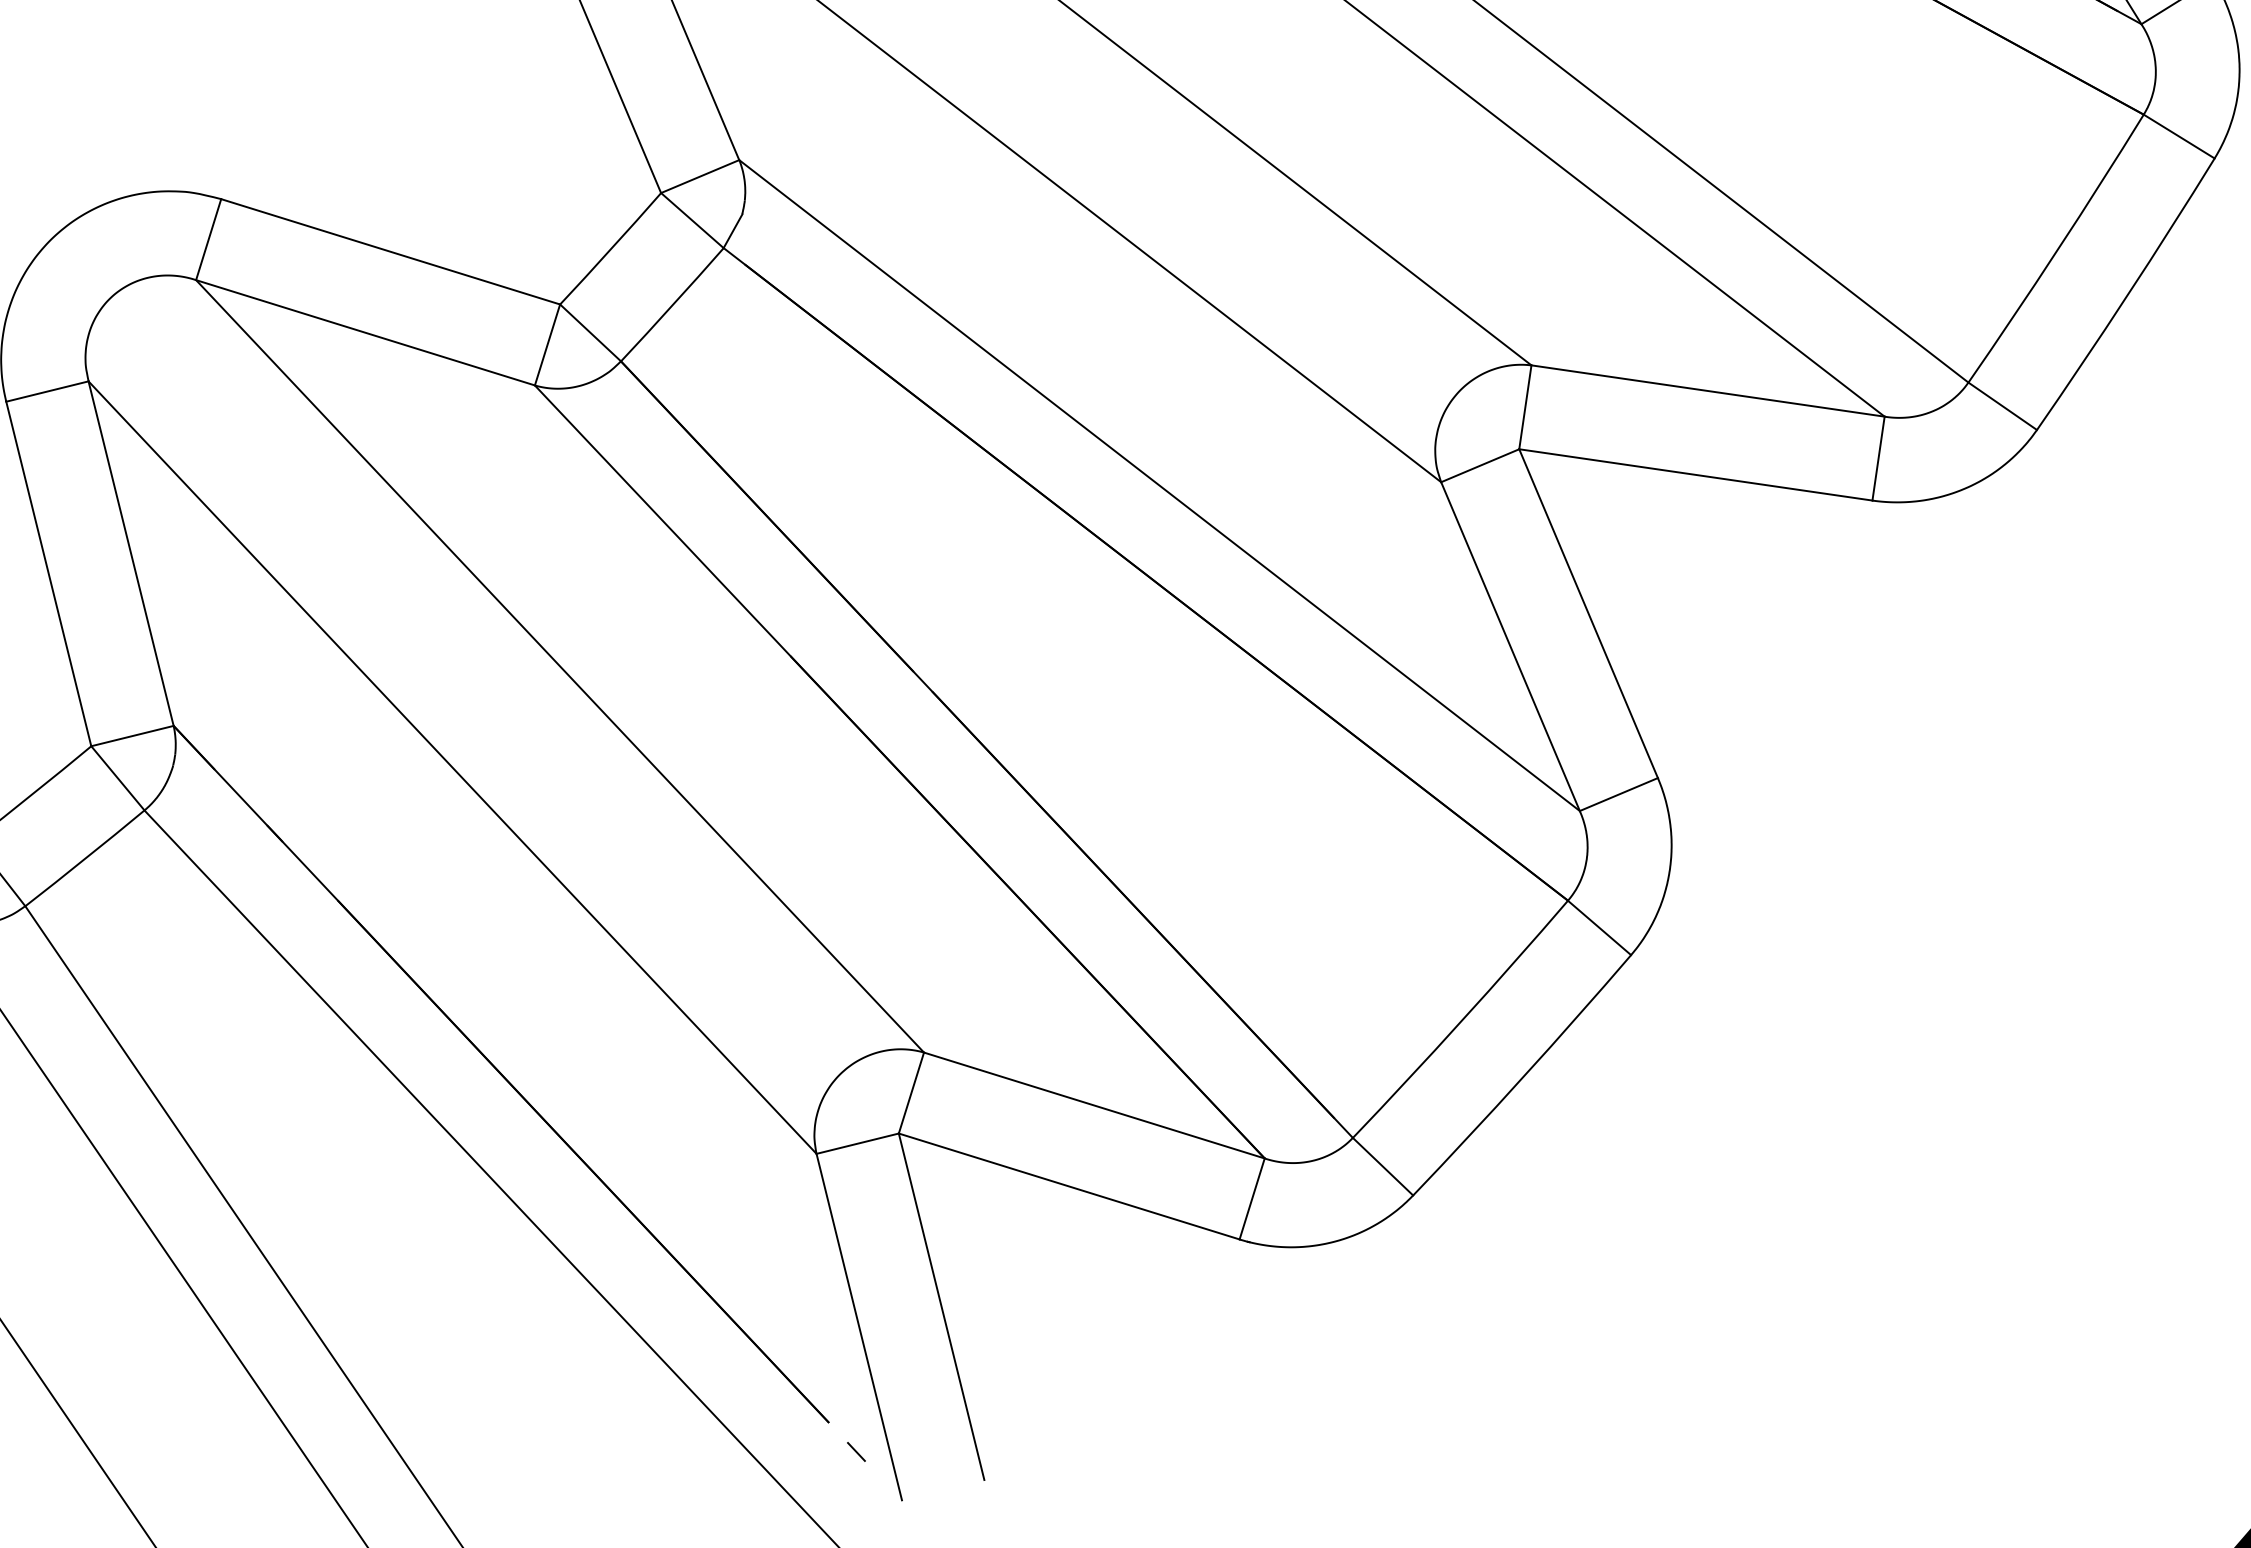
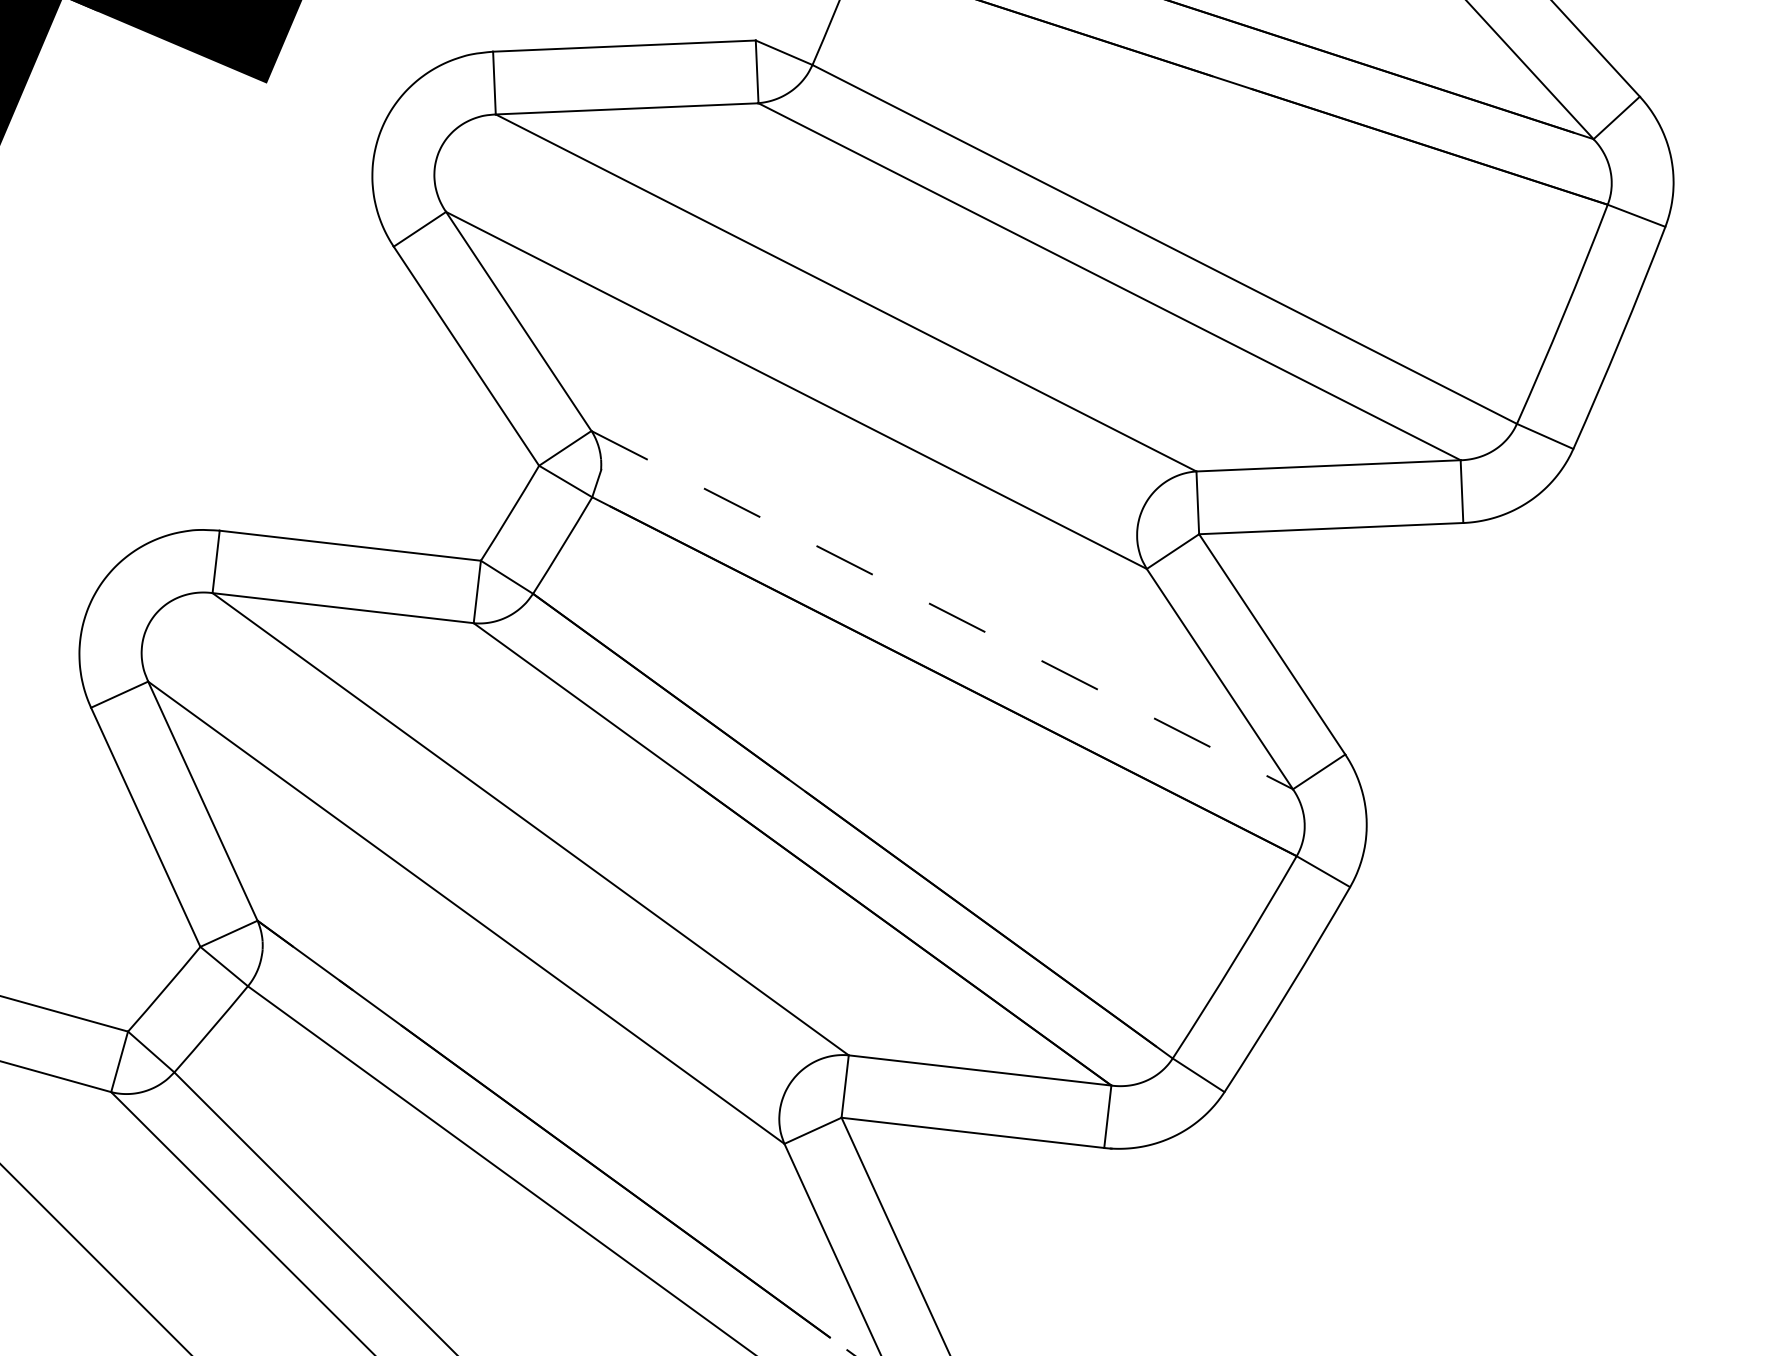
line: (1159, 486) -> (942, 610), solid -> dashed

